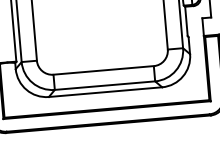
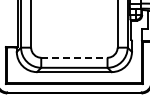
line: (103, 70) -> (74, 57), solid -> dashed

